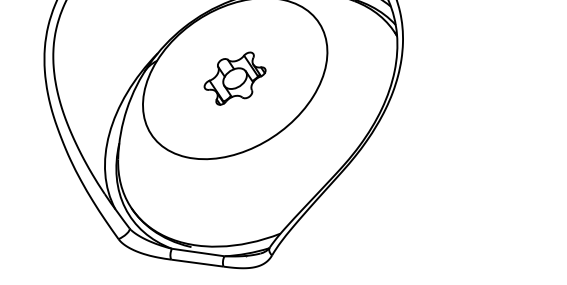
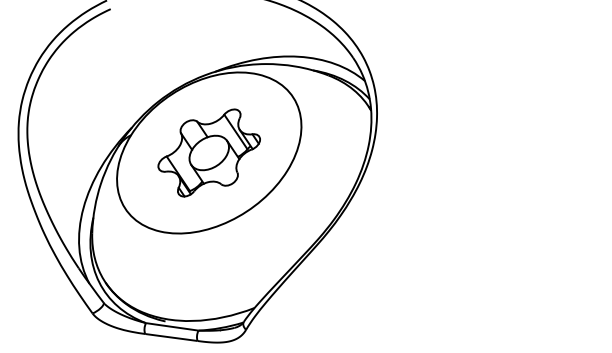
part: (234, 78) -> (208, 152), size x1.67

